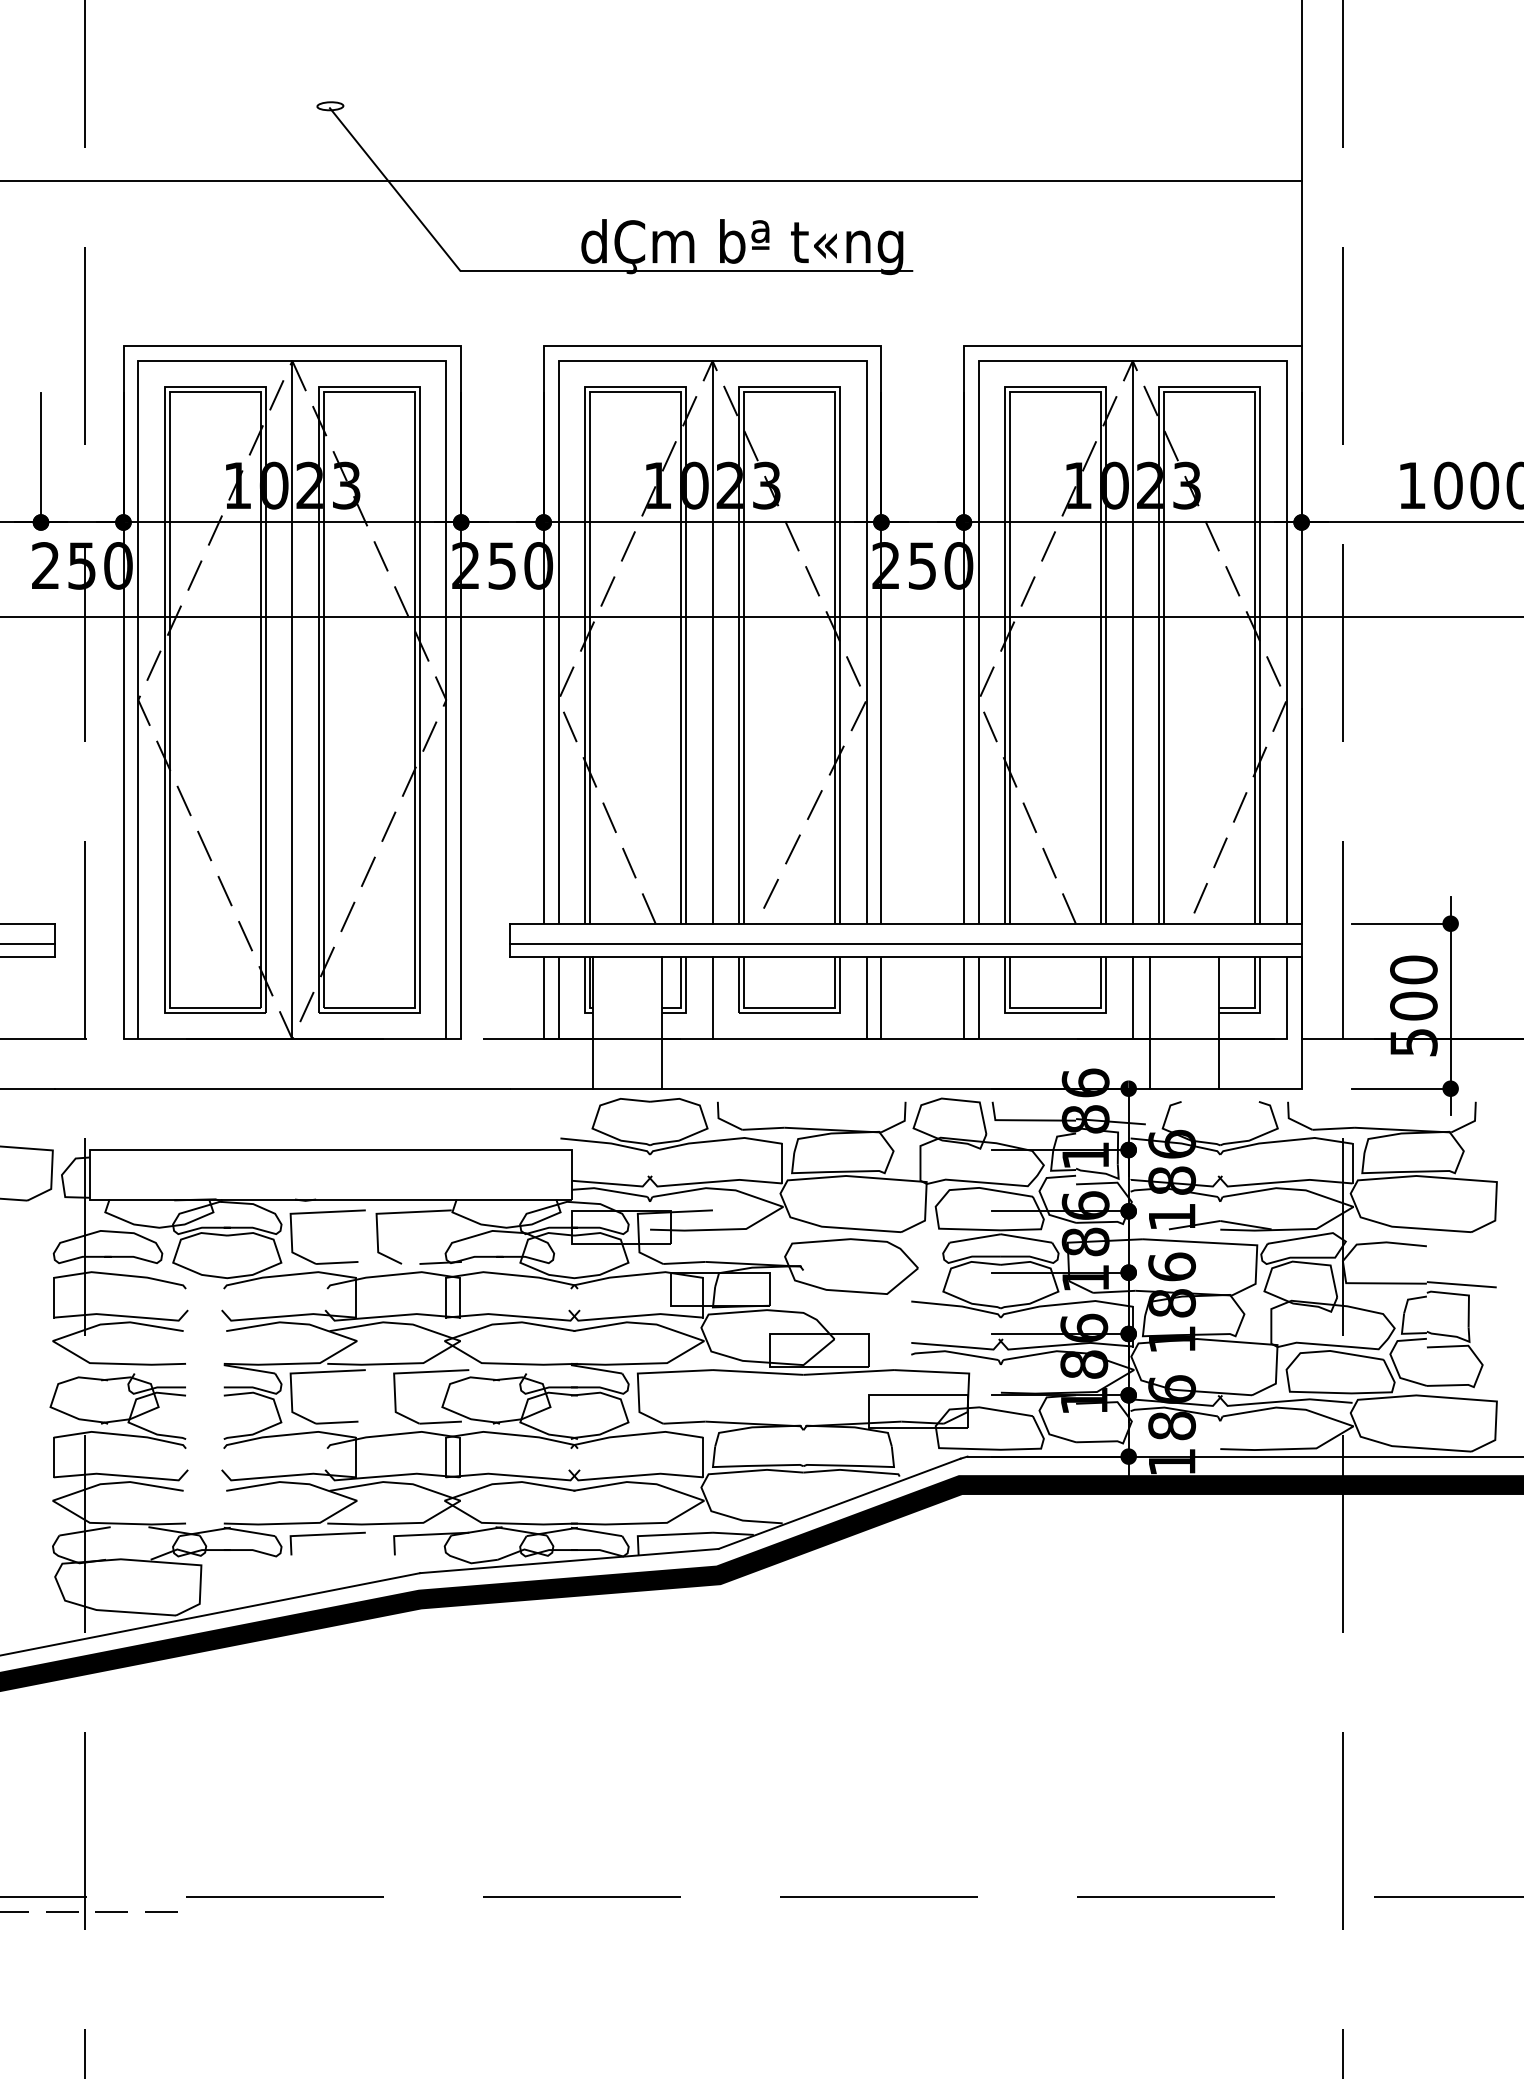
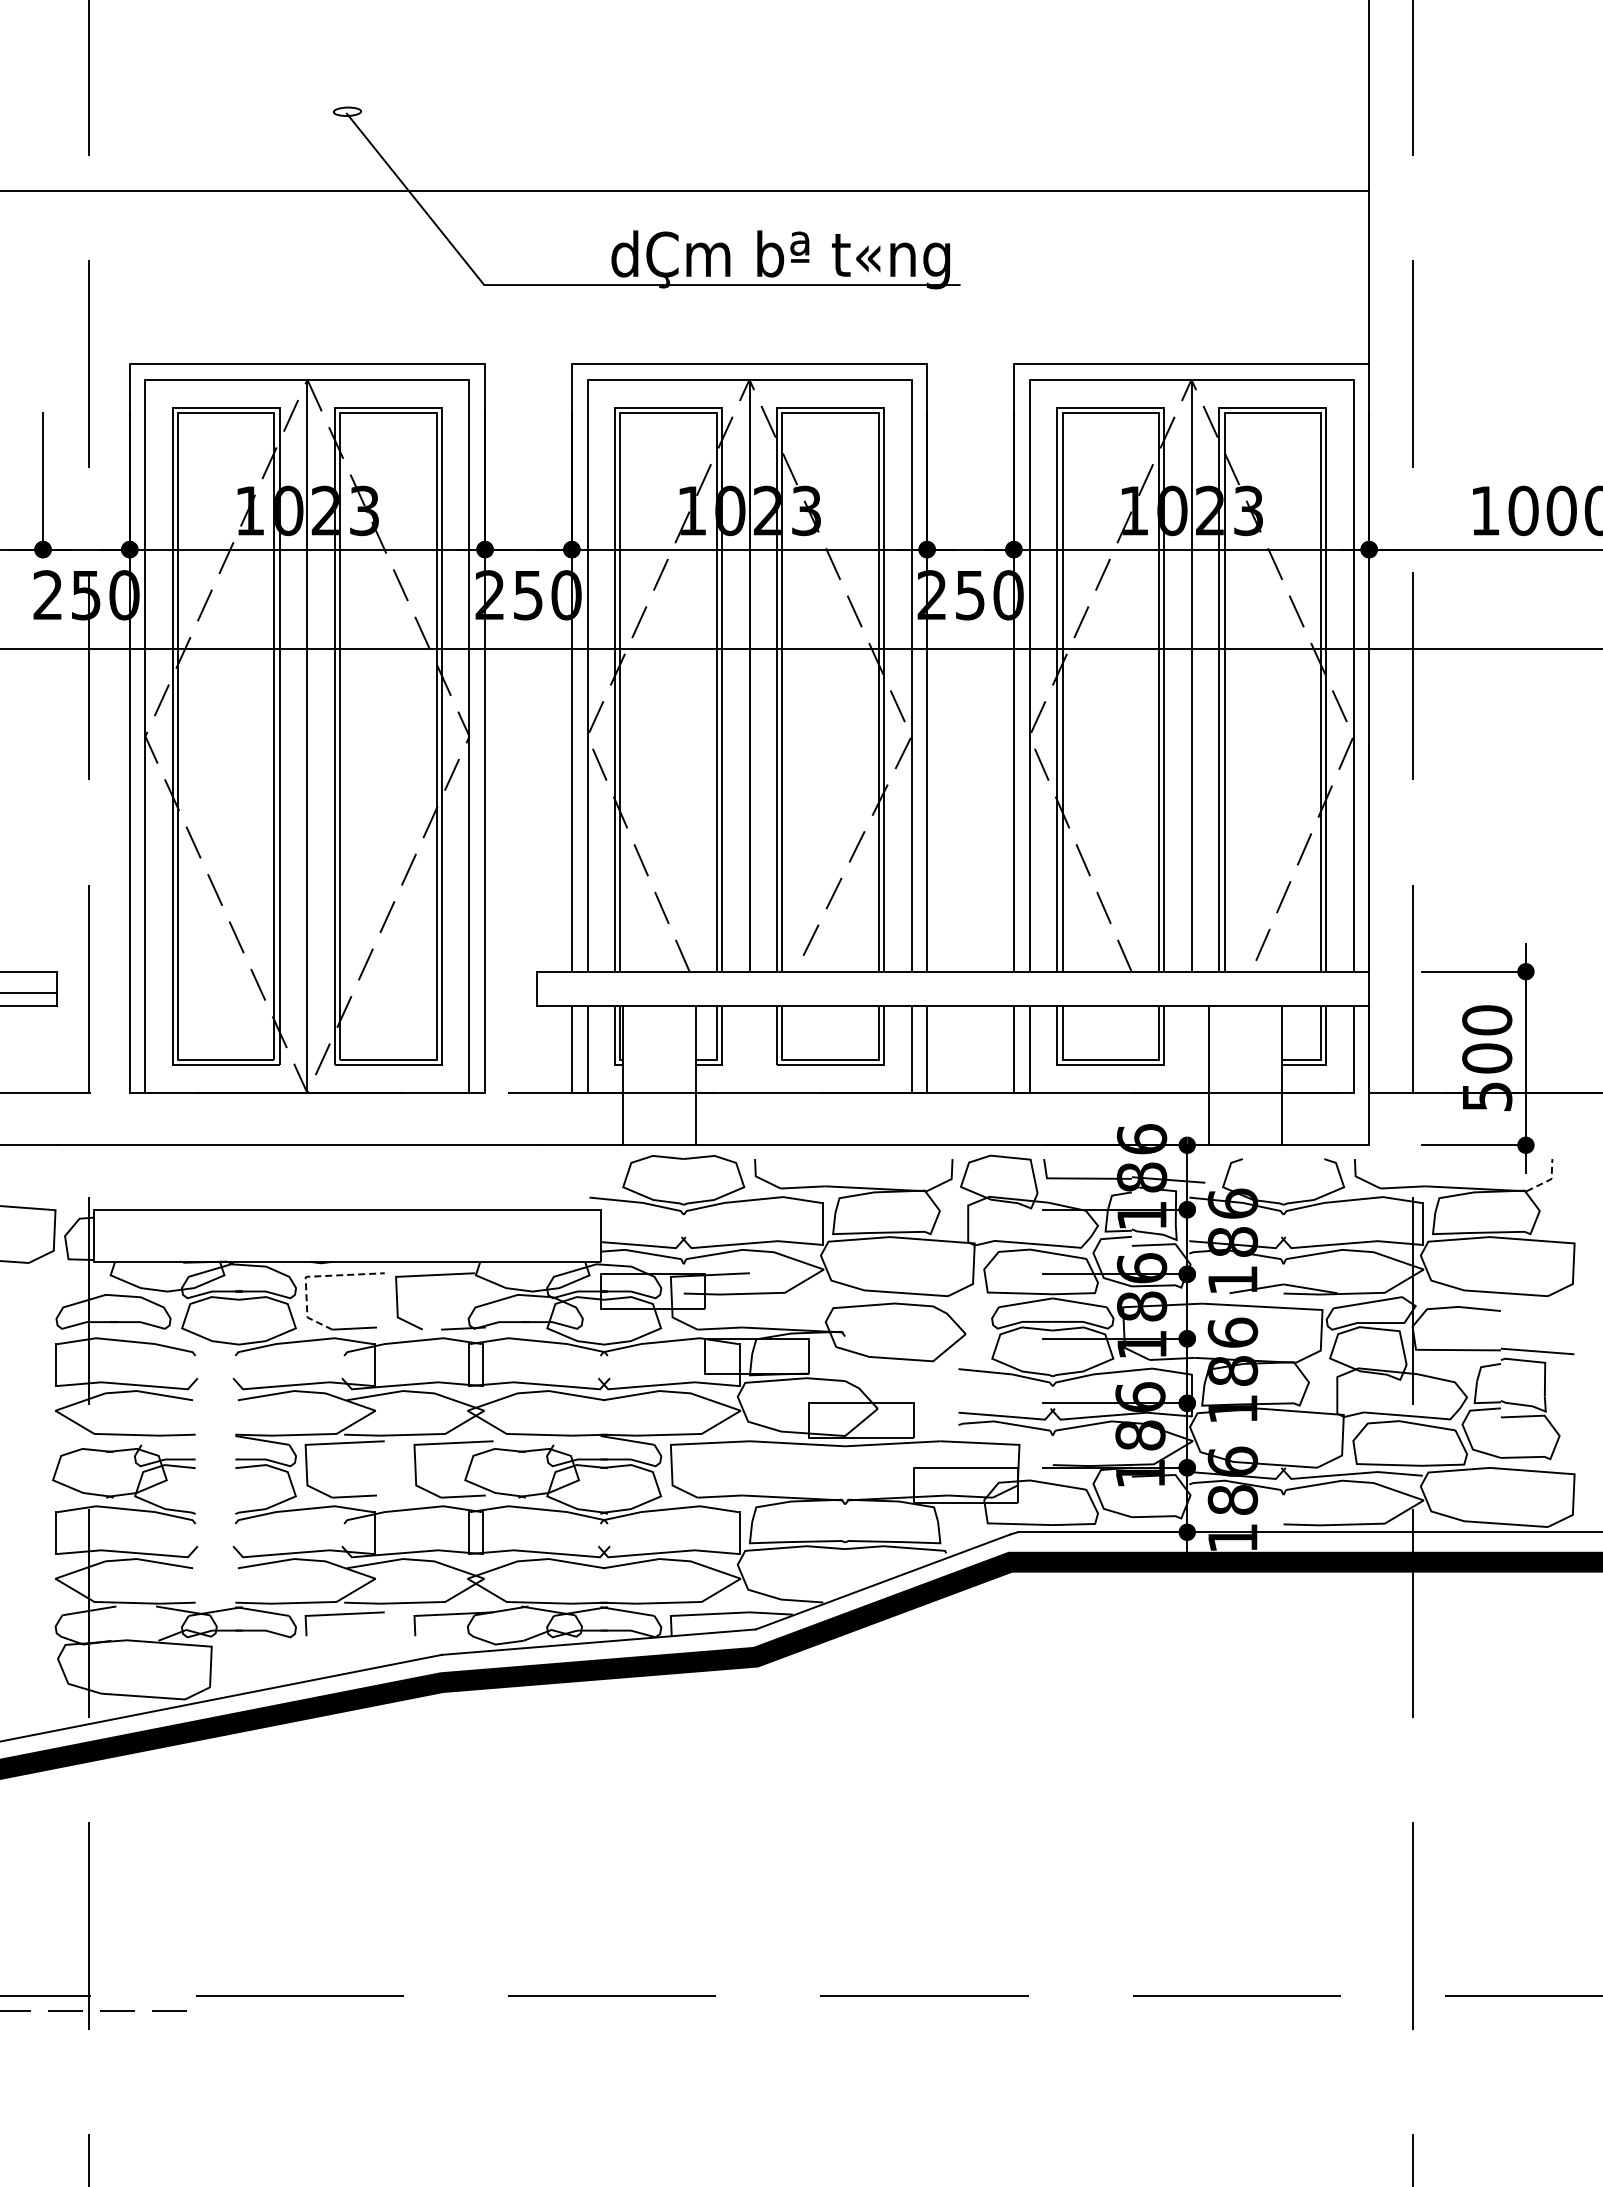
line: (905, 943) -> (952, 992), removed
line: (712, 997) -> (749, 1049), removed
line: (1132, 997) -> (1191, 1049), removed
line: (1472, 1122) -> (1548, 1180), solid -> dashed
line: (295, 1213) -> (310, 1276), solid -> dashed

